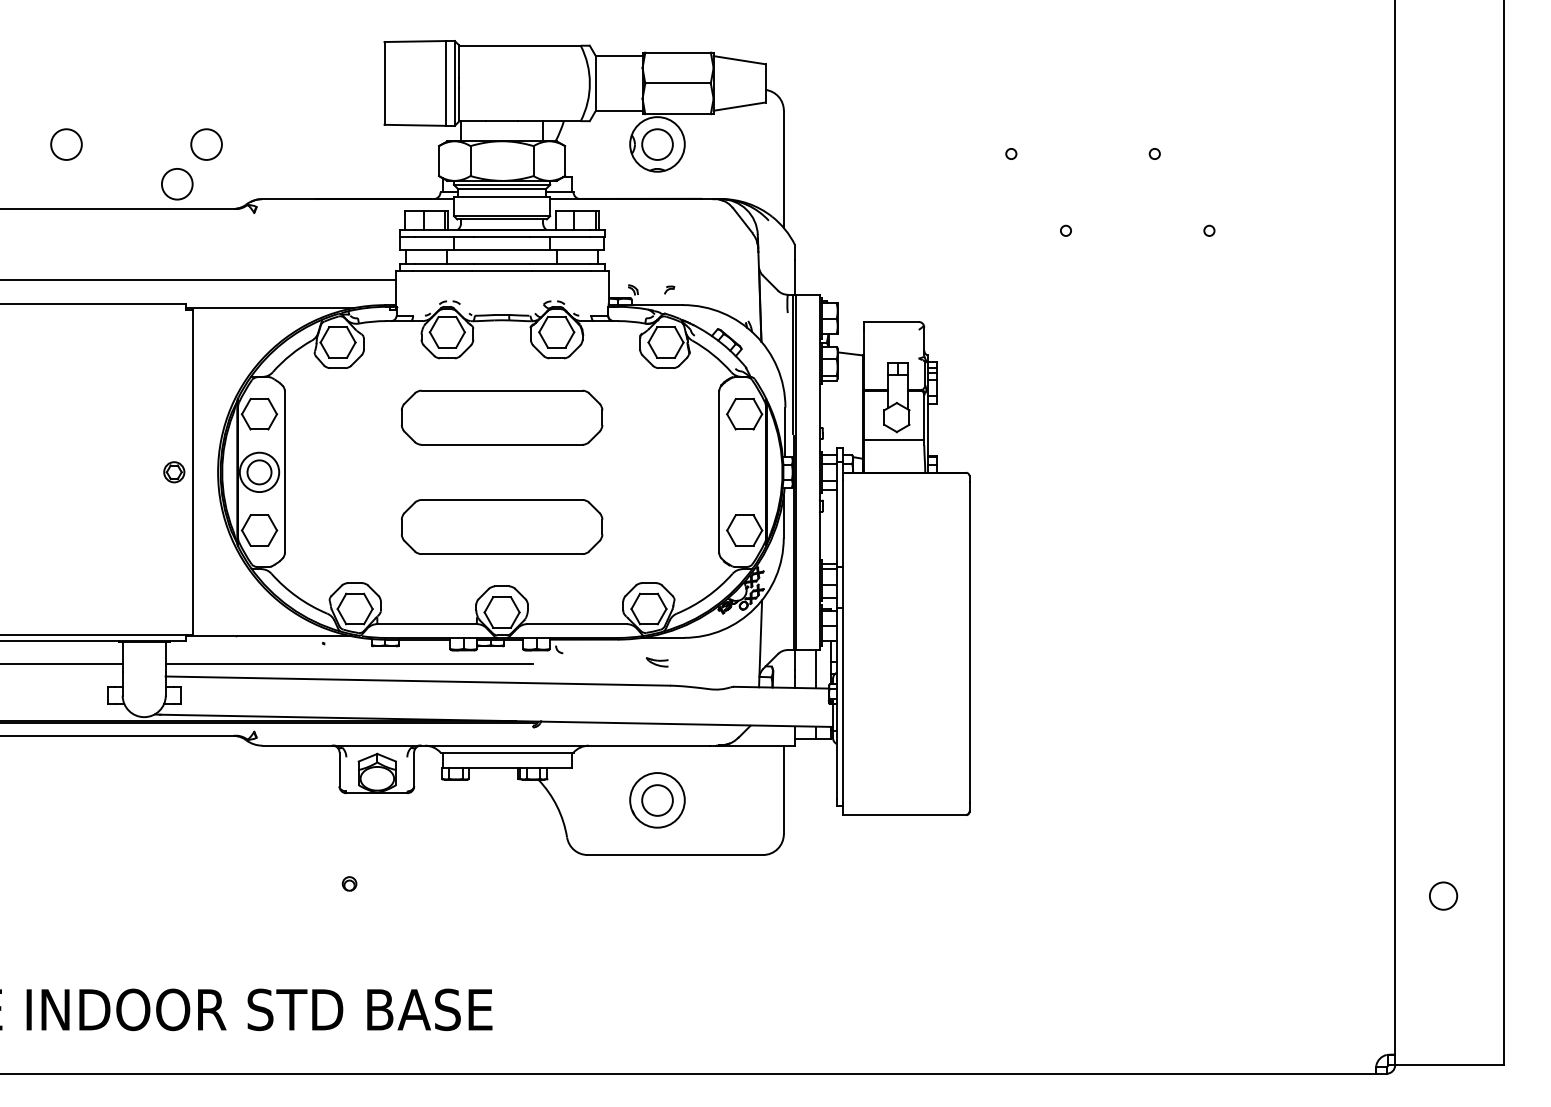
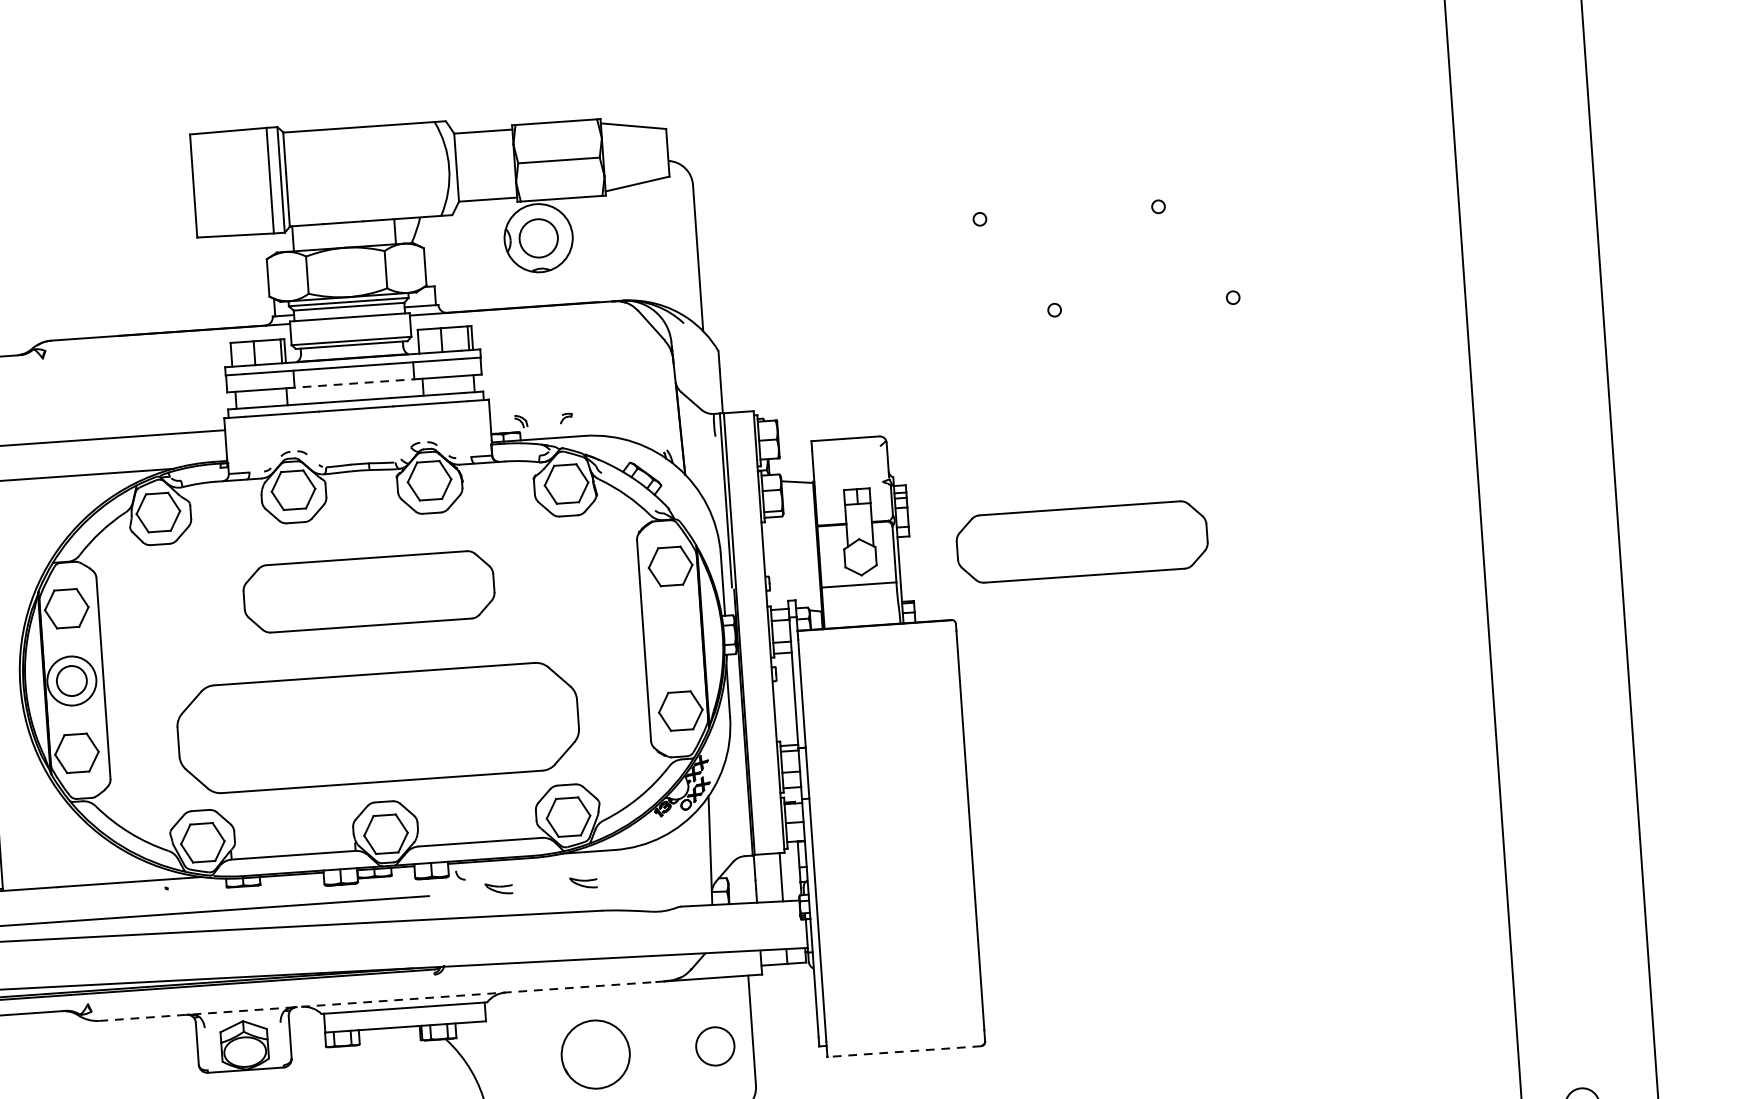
line: (502, 250) -> (354, 383), solid -> dashed
part: (1074, 417) -> (1081, 541), added
part: (502, 526) -> (379, 727), size x1.6
part: (589, 662) -> (499, 888), added
line: (486, 745) -> (378, 1001), solid -> dashed
circle: (657, 800) -> (715, 1046), moved
line: (904, 815) -> (904, 1051), solid -> dashed

